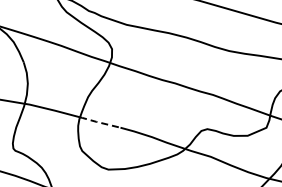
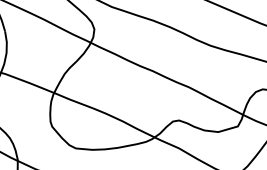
line: (99, 122) -> (72, 100), dashed -> solid

